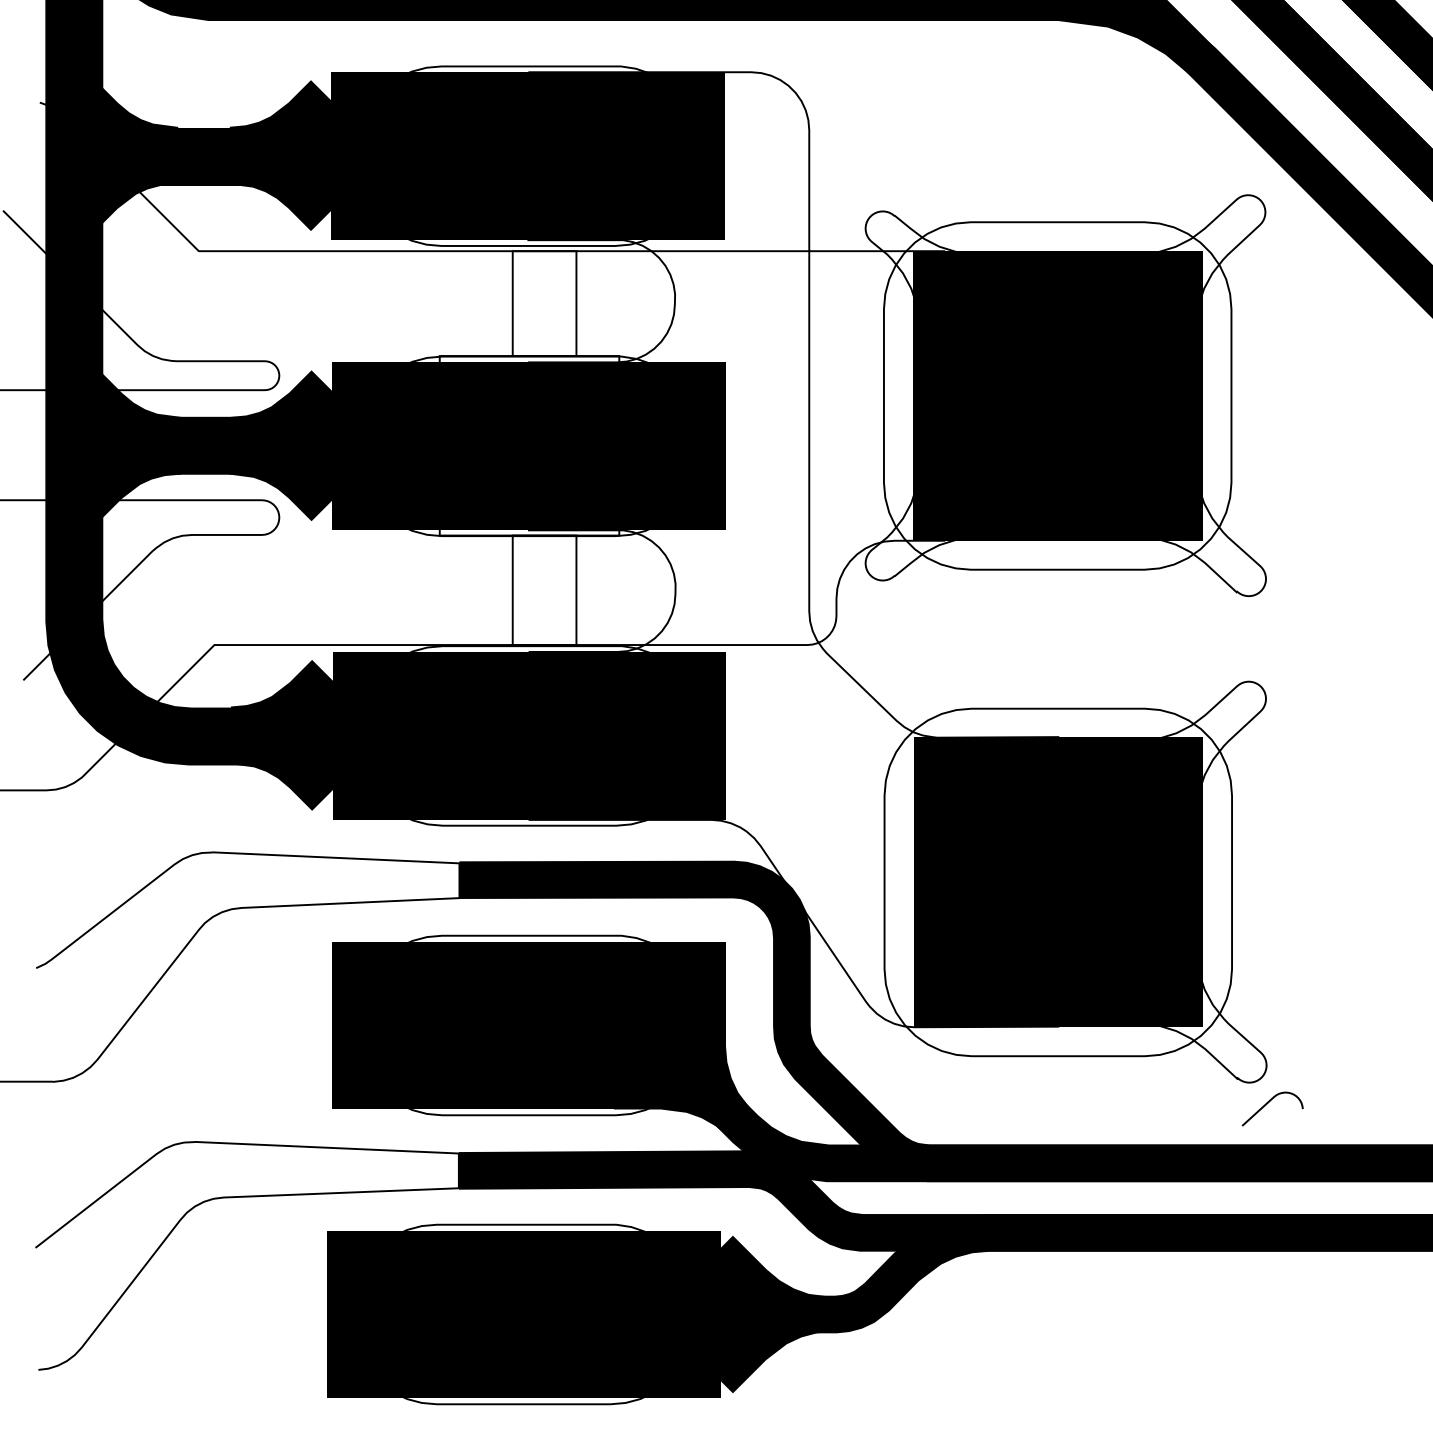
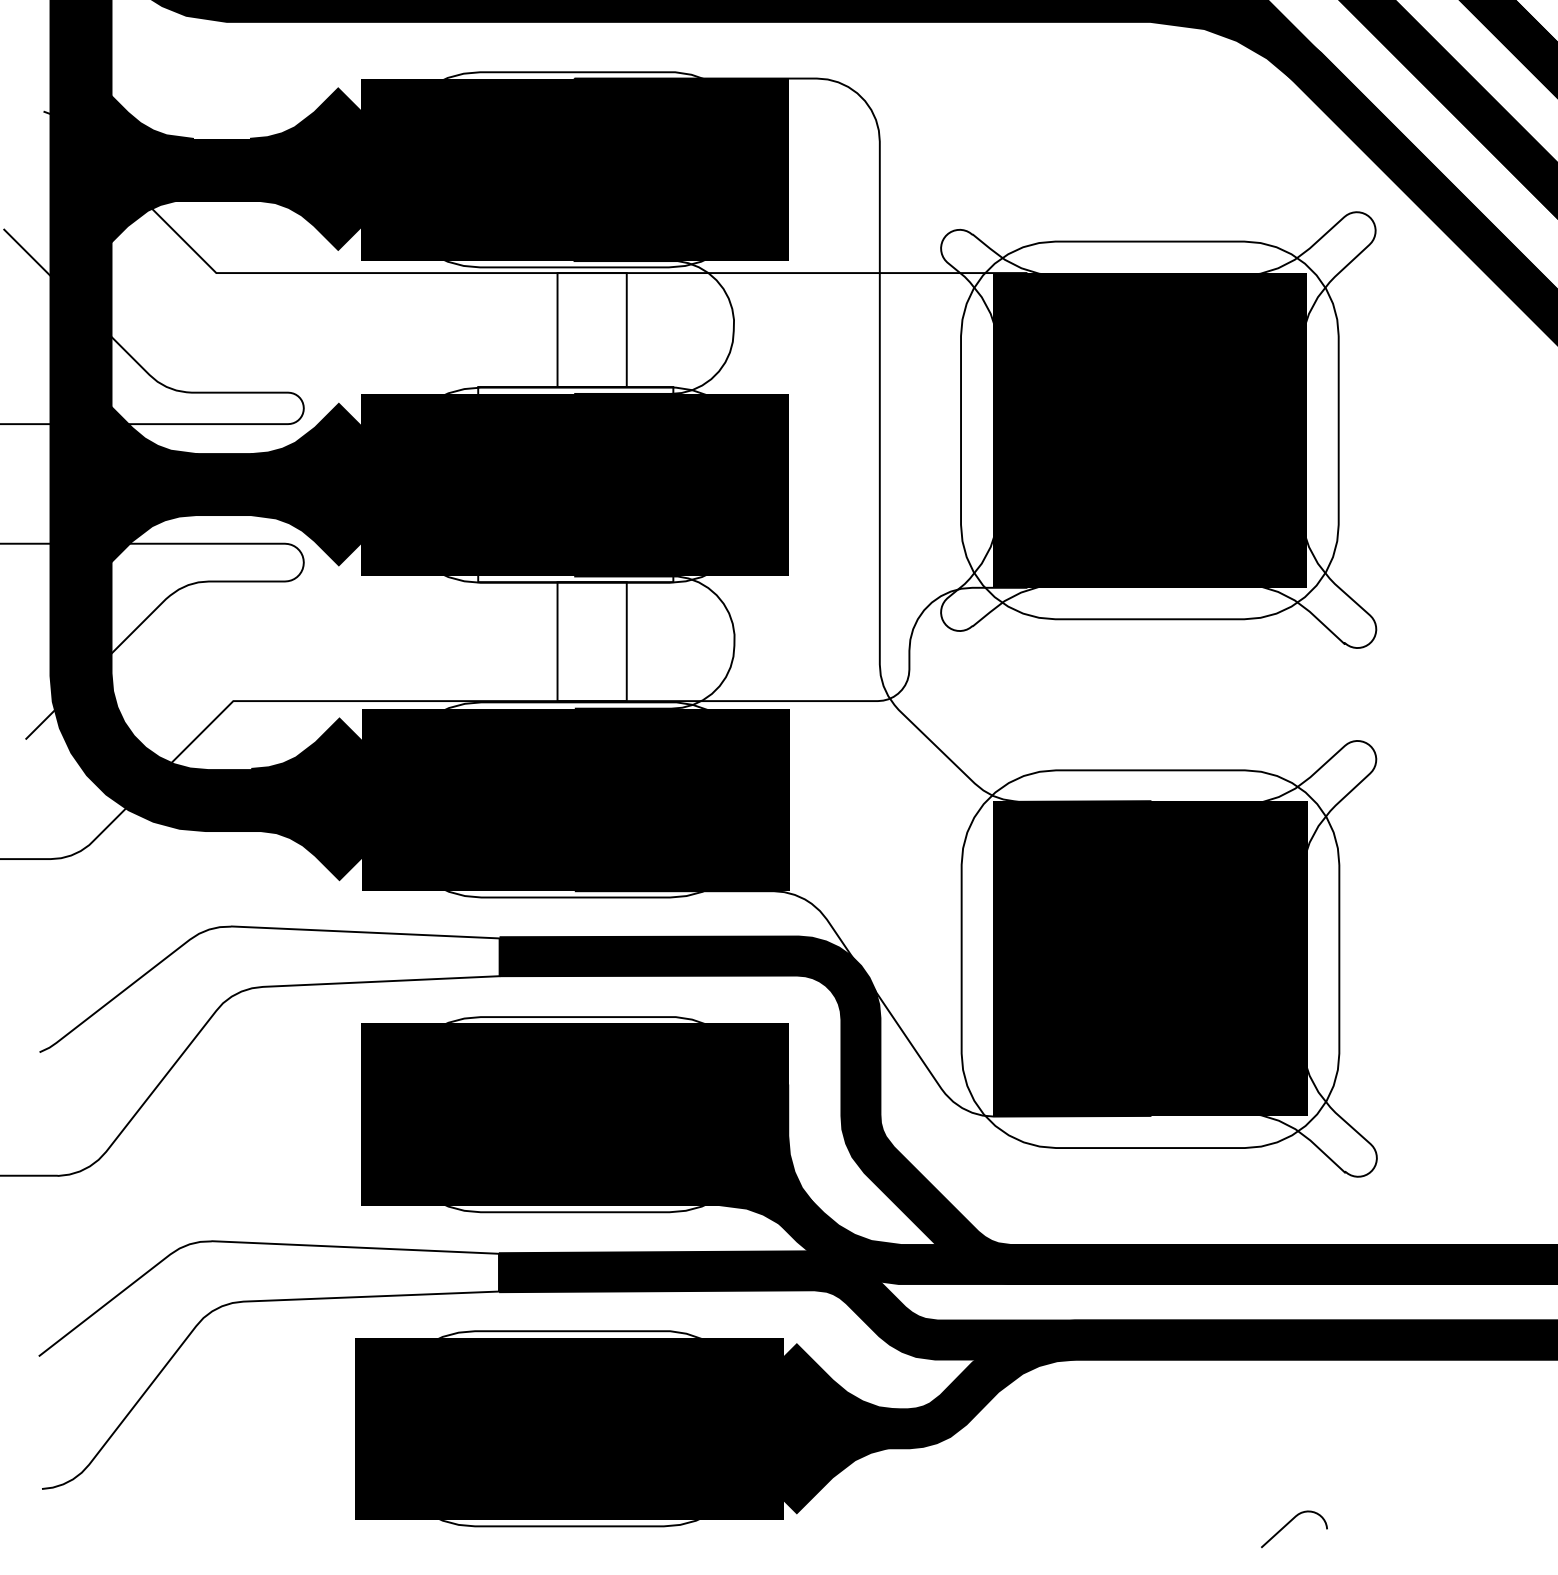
curve: (1268, 1103) -> (1289, 1523), moved

